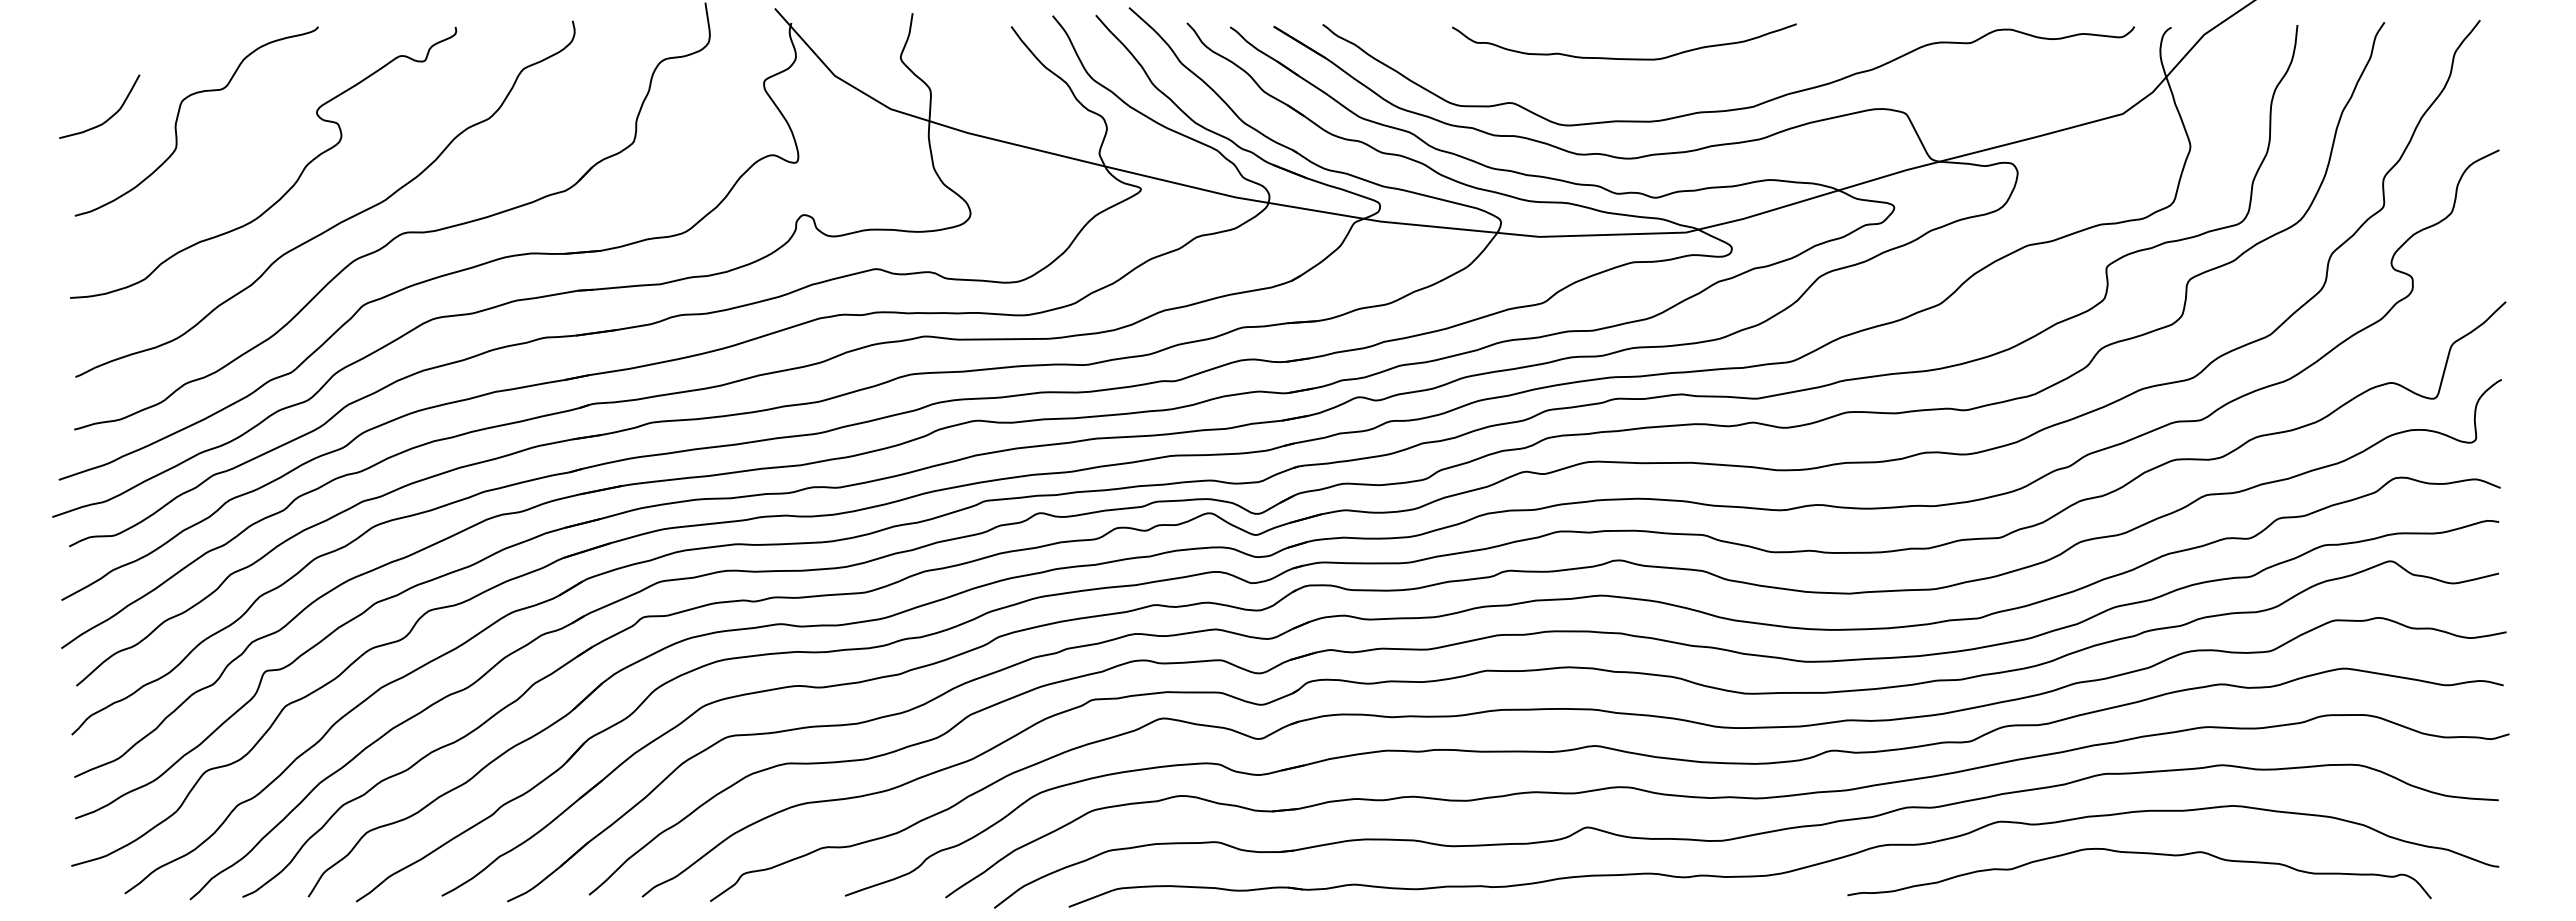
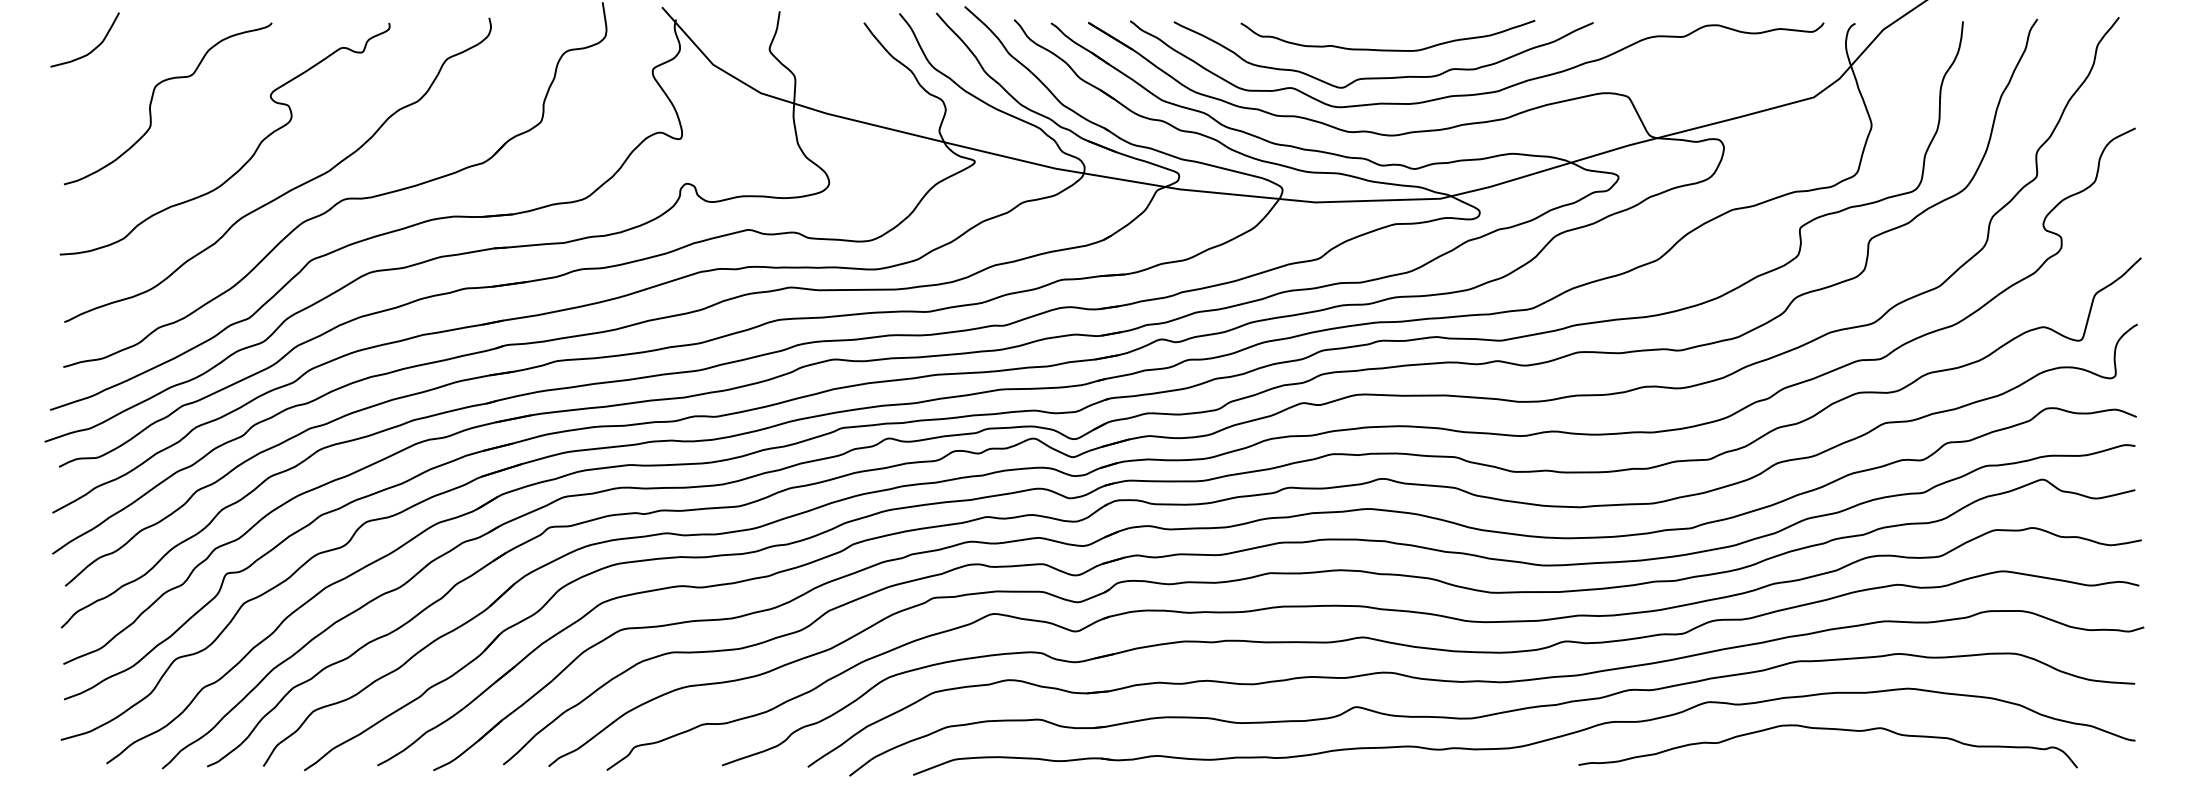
curve: (1619, 90) -> (1383, 77), added
curve: (110, 116) -> (94, 48), moved

